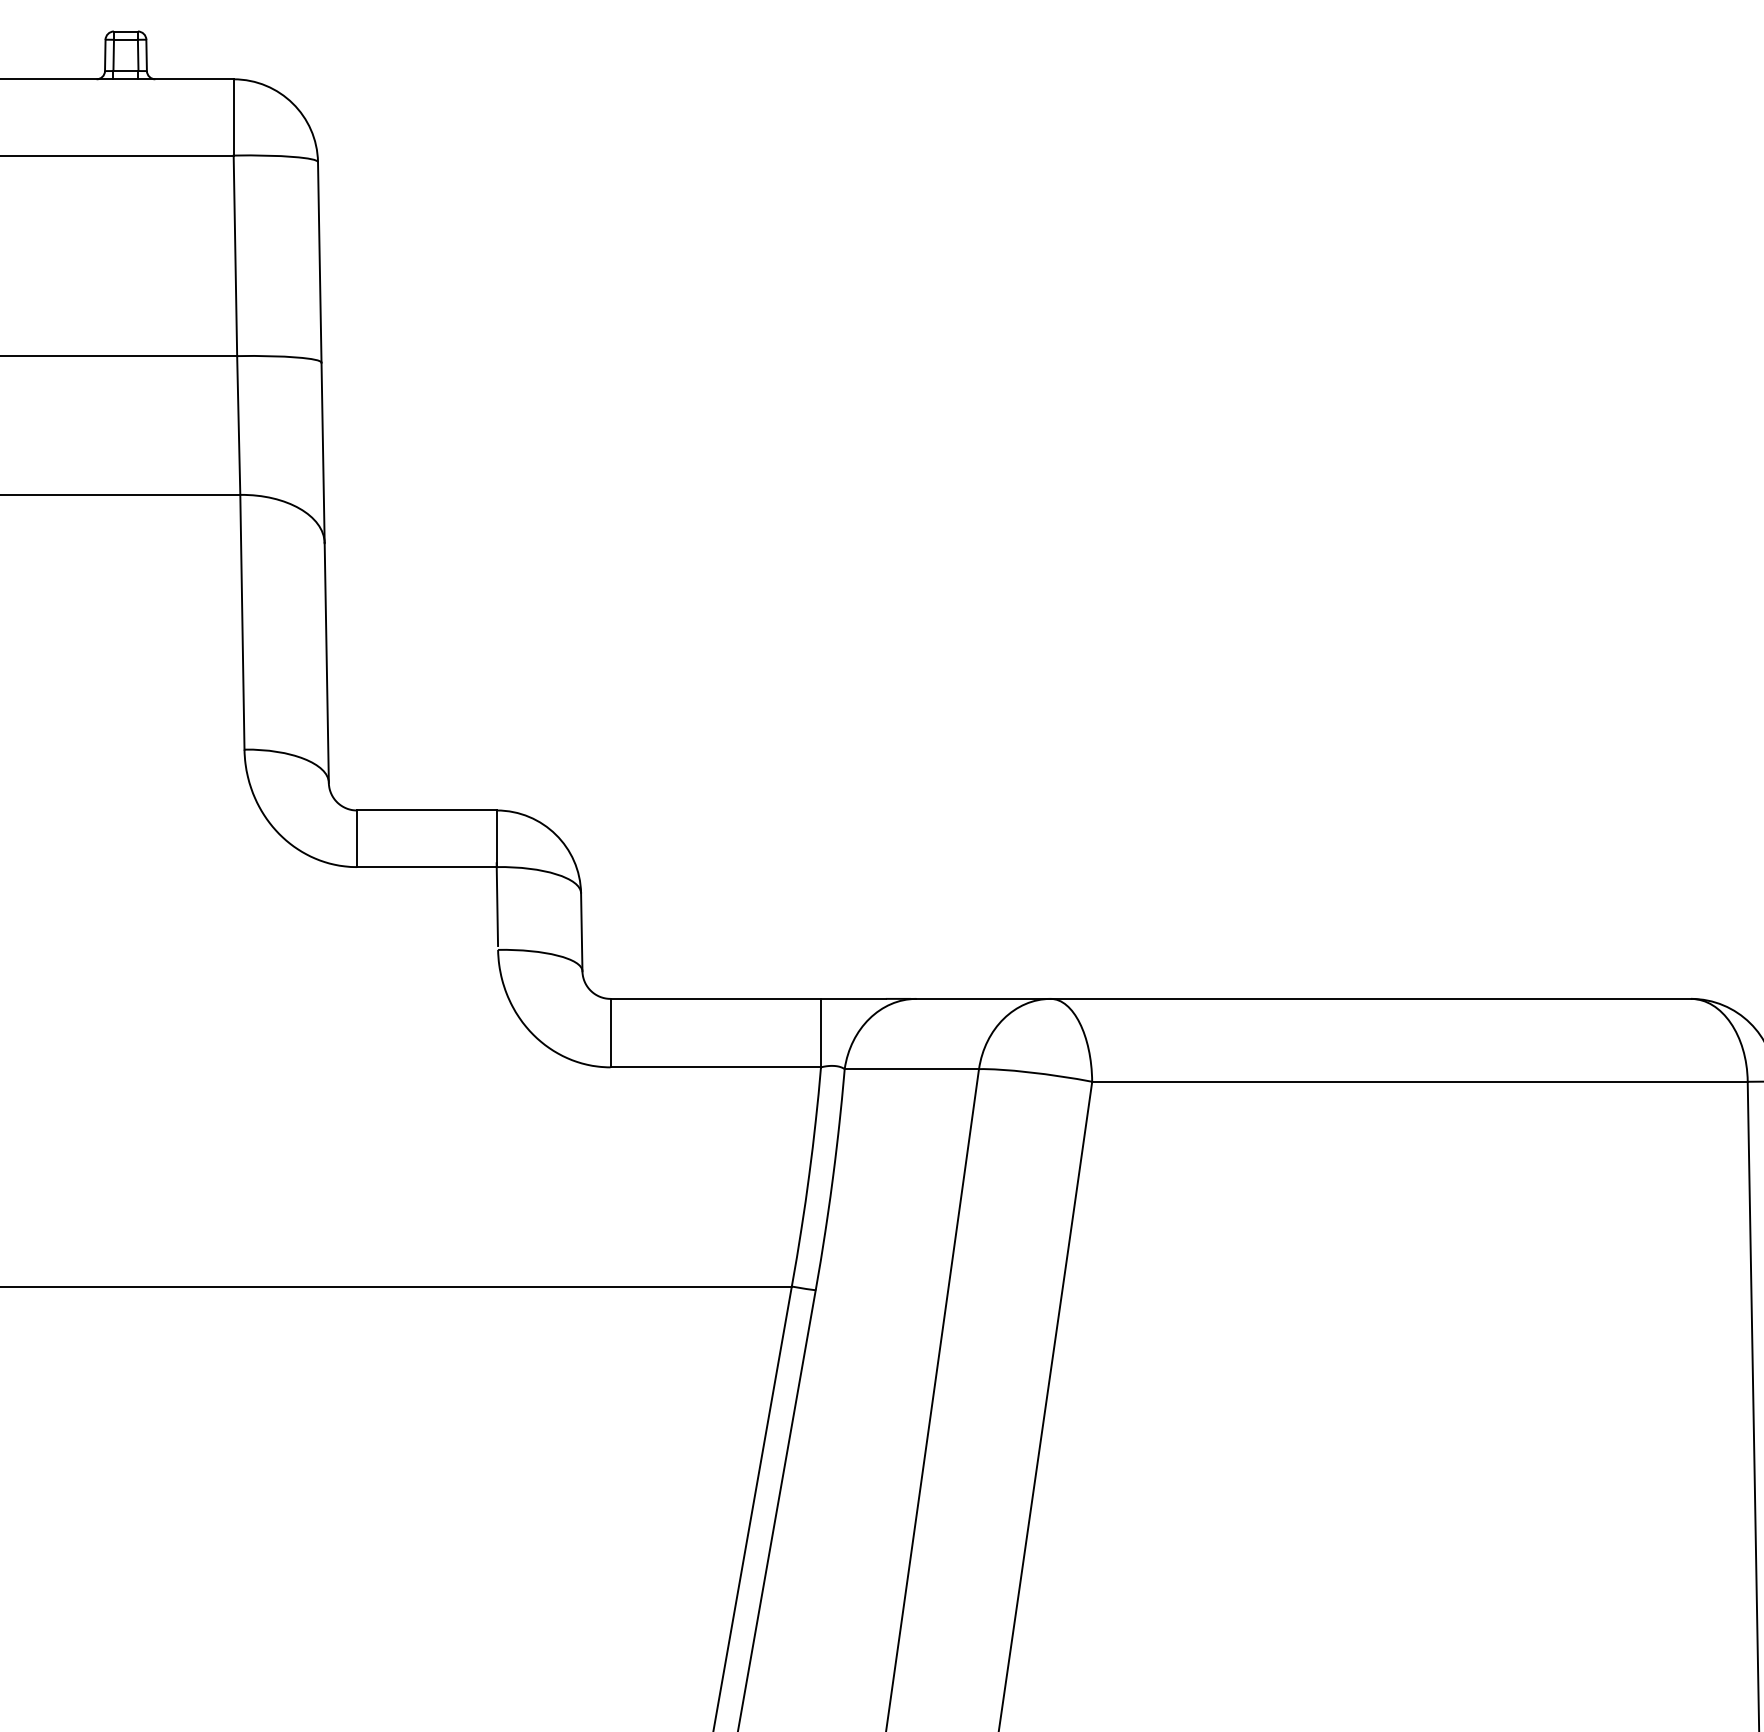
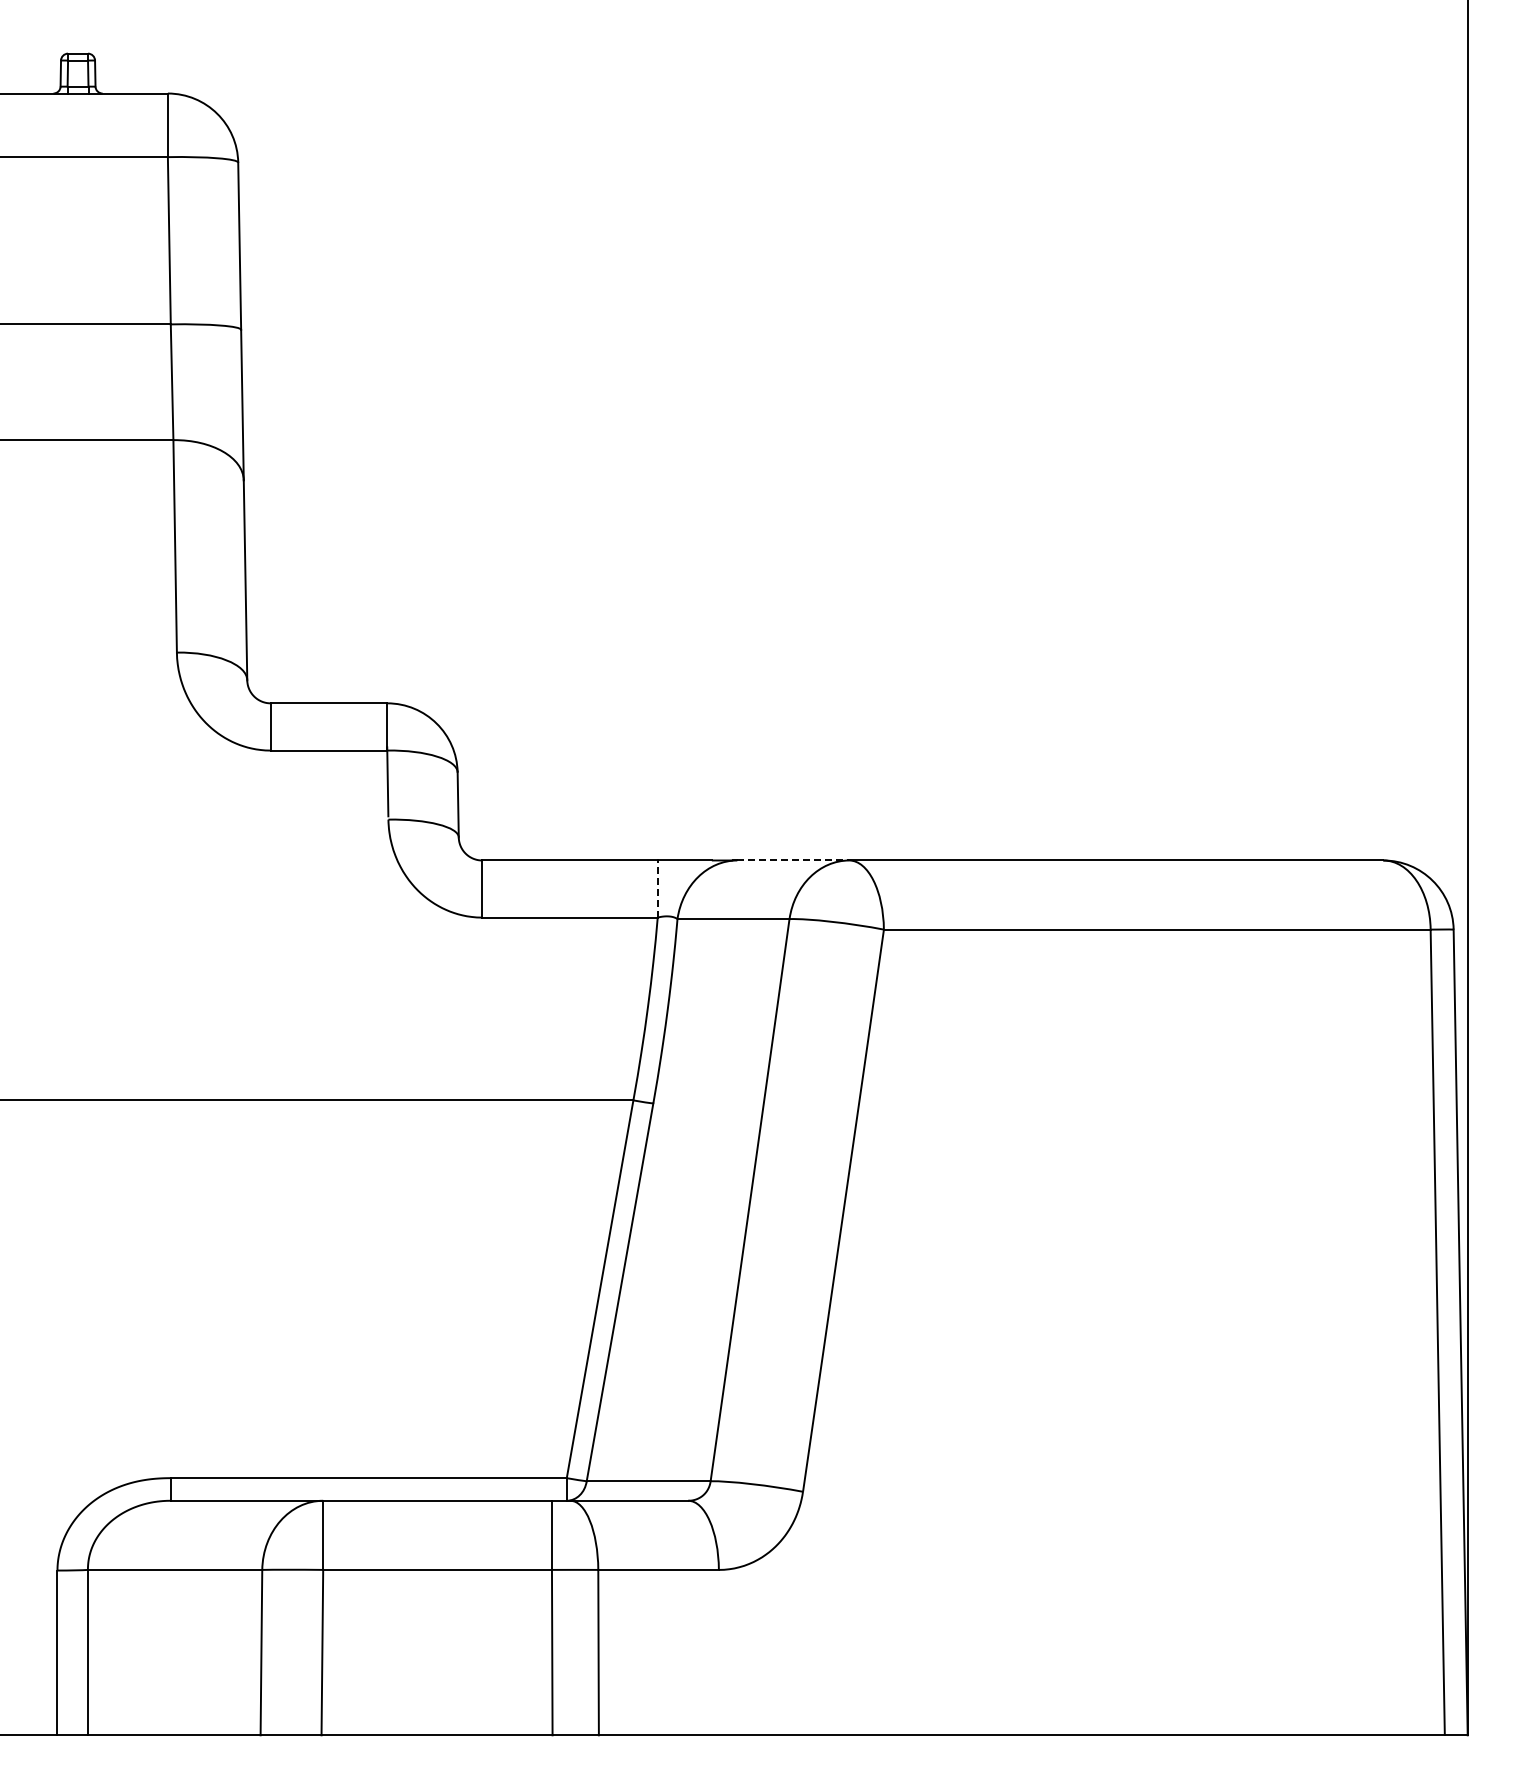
line: (983, 998) -> (793, 860), solid -> dashed
line: (820, 1033) -> (657, 889), solid -> dashed

